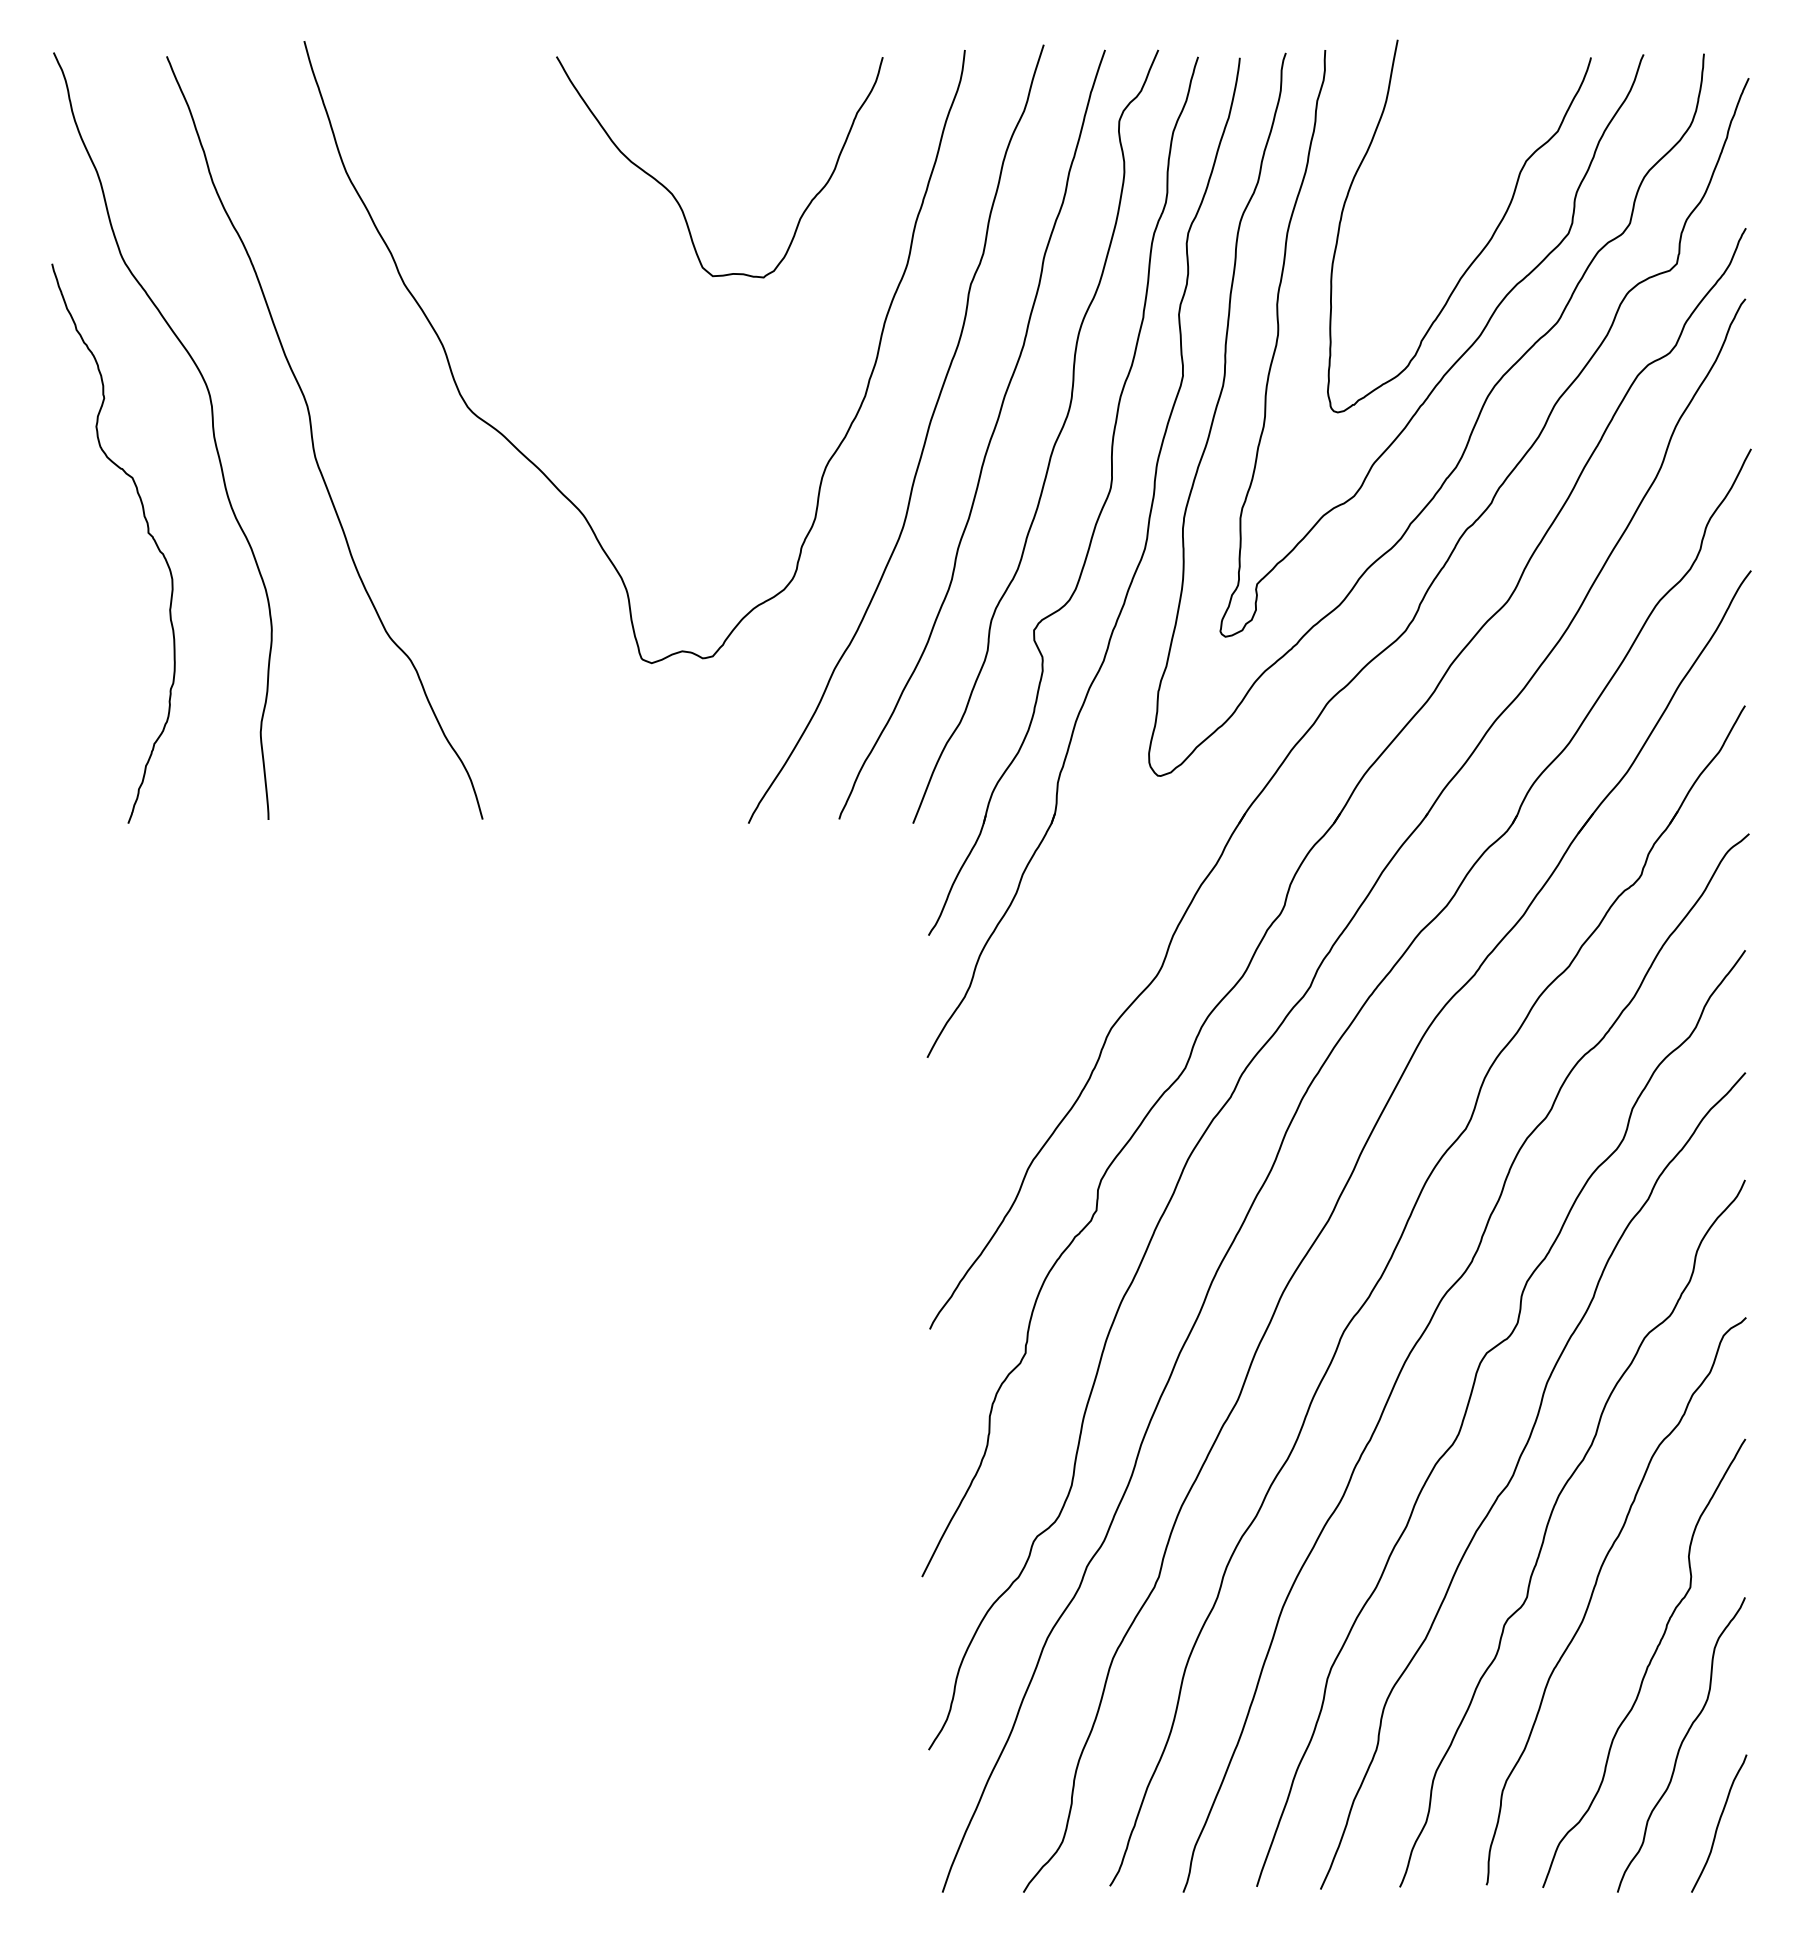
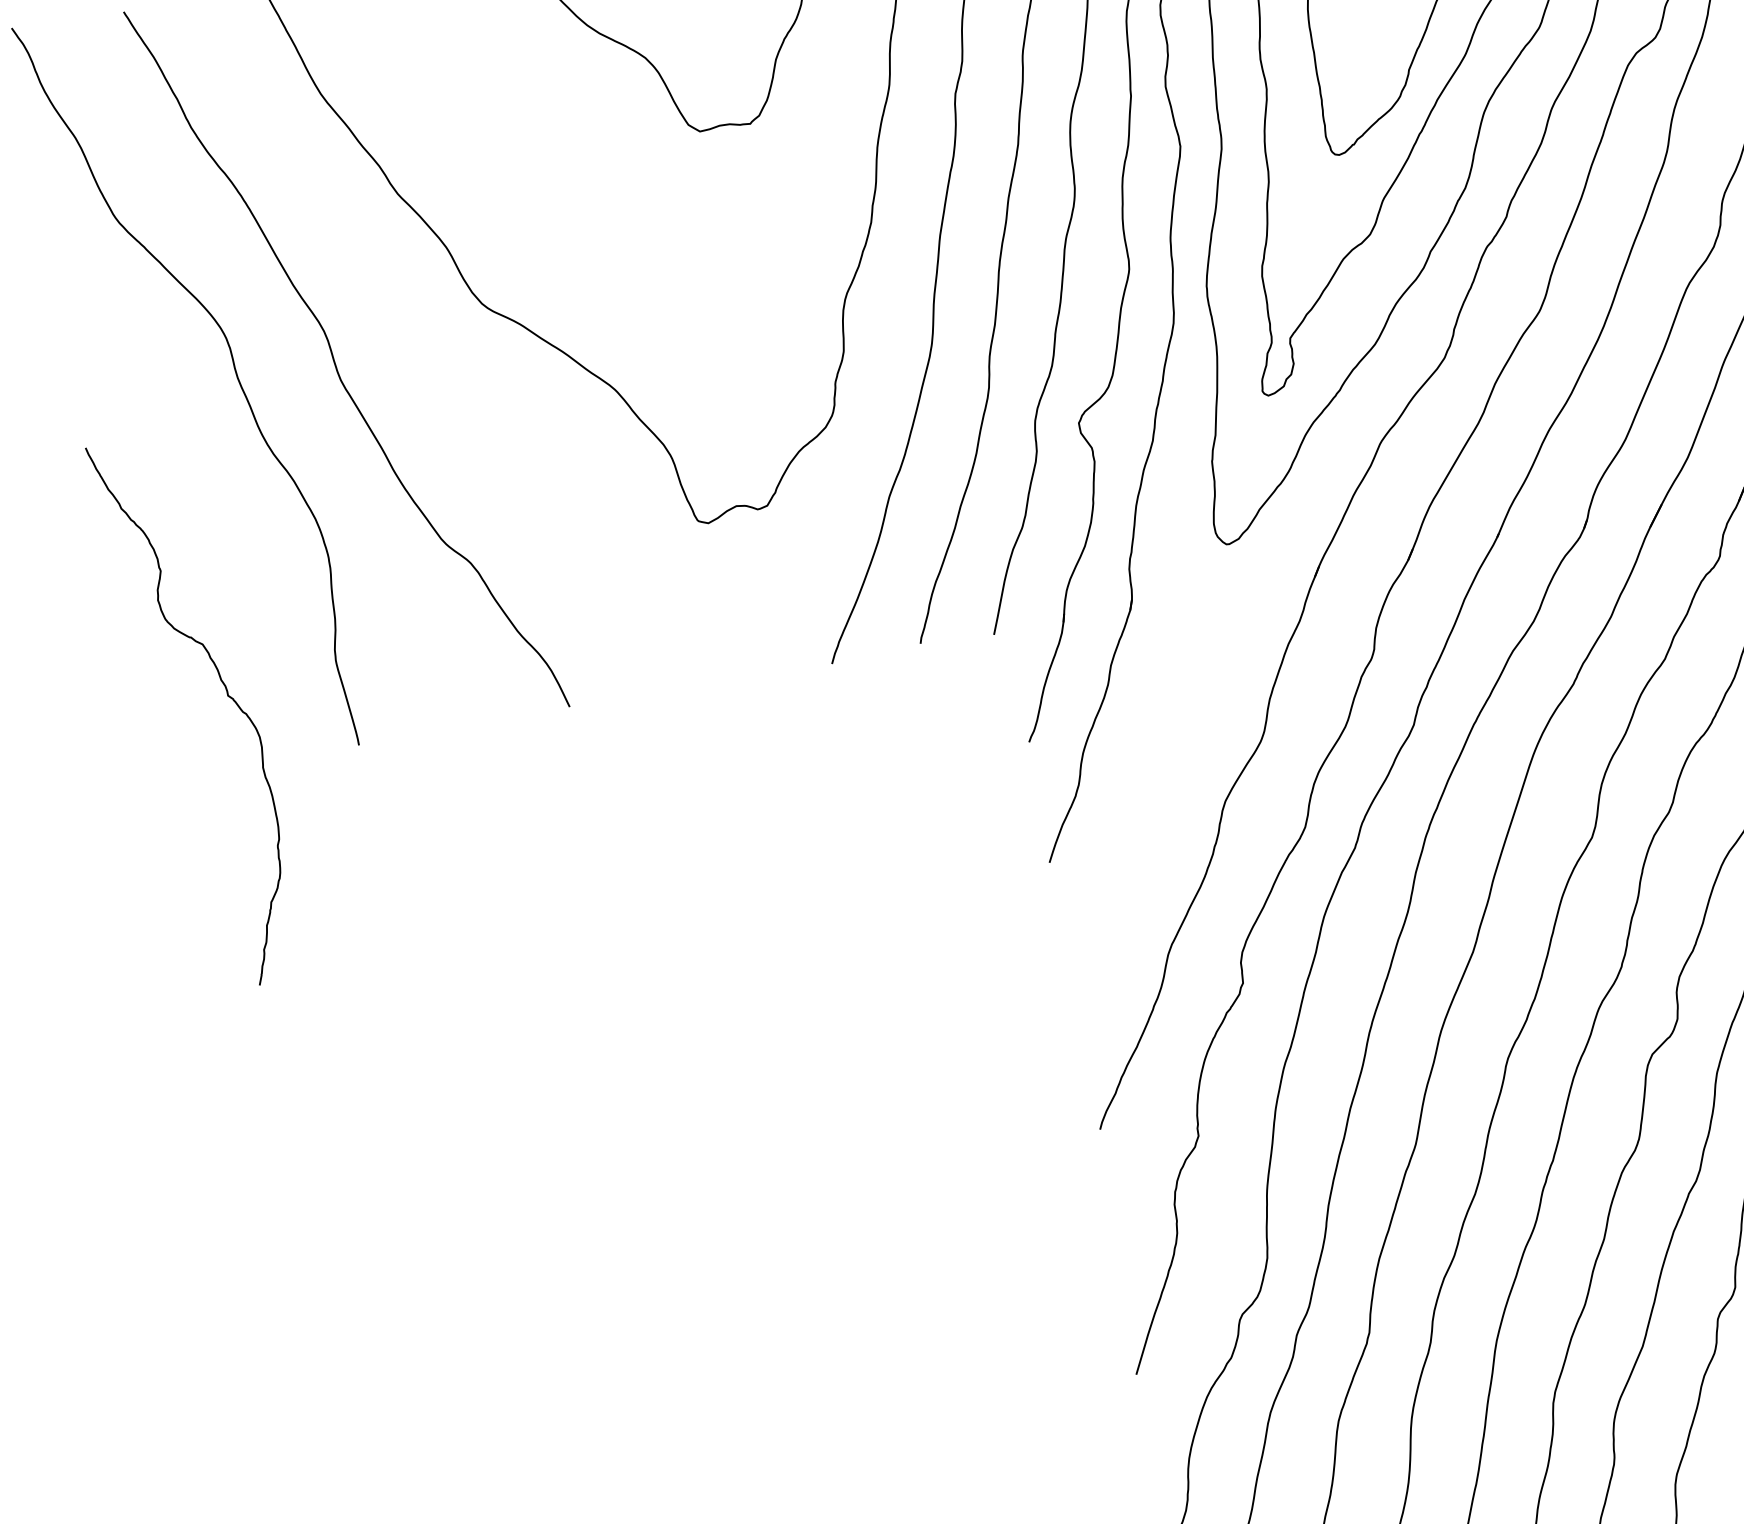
curve: (147, 533) -> (227, 696), moved

